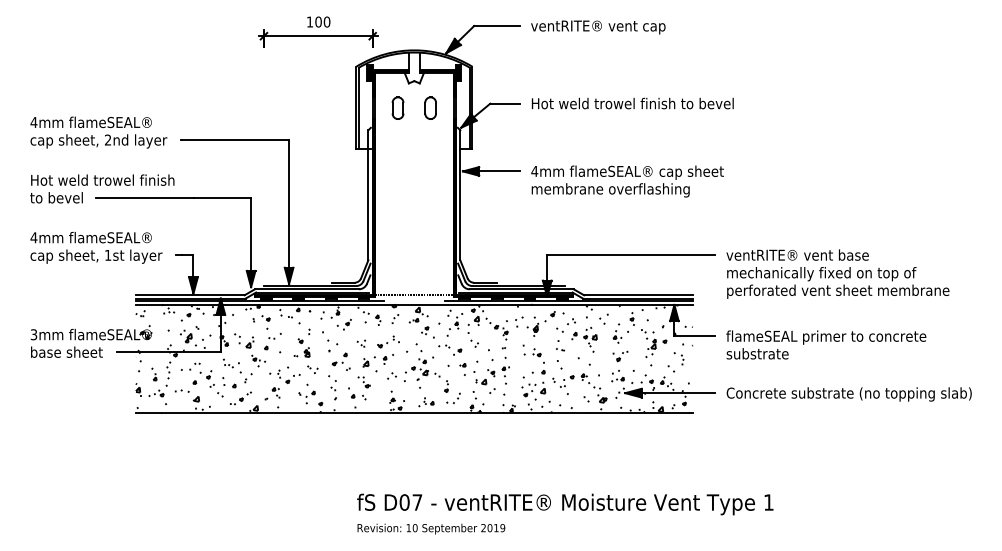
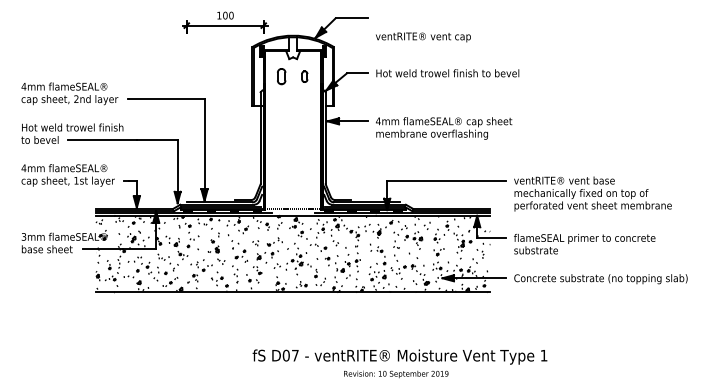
text: (598, 27) -> (423, 37), moved
part: (430, 108) -> (304, 76), size x0.7
text: (431, 529) -> (396, 374), moved

